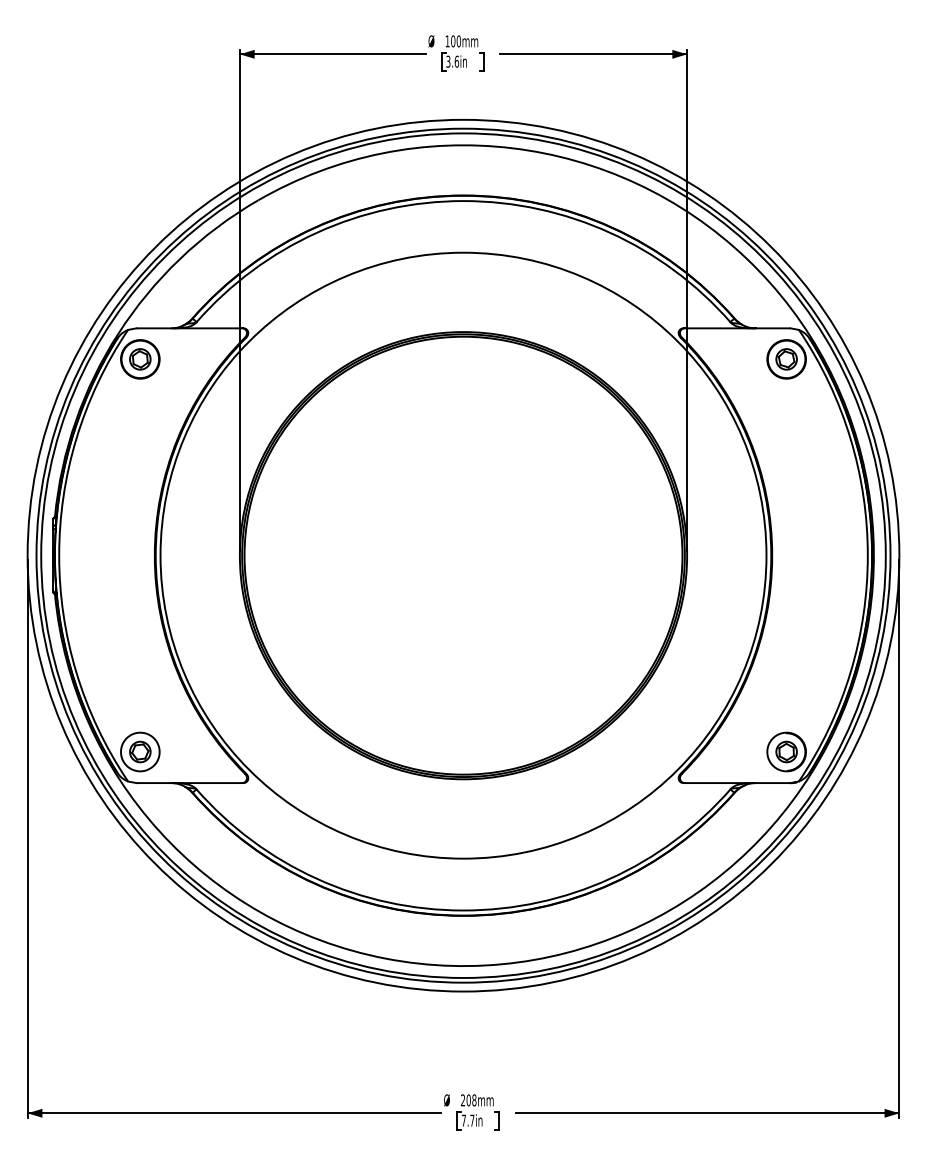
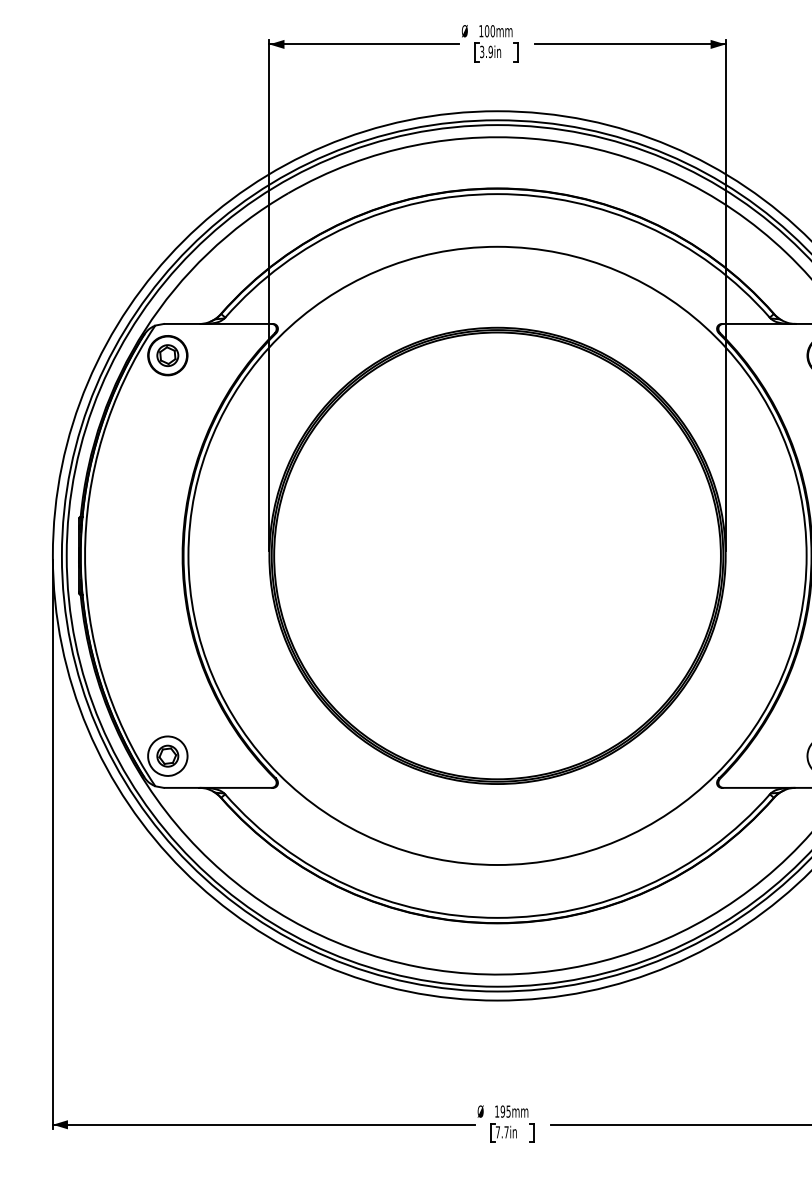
text: (456, 61) -> (490, 51), 3.6in -> 3.9in
text: (468, 1100) -> (502, 1111), 208mm -> 195mm

